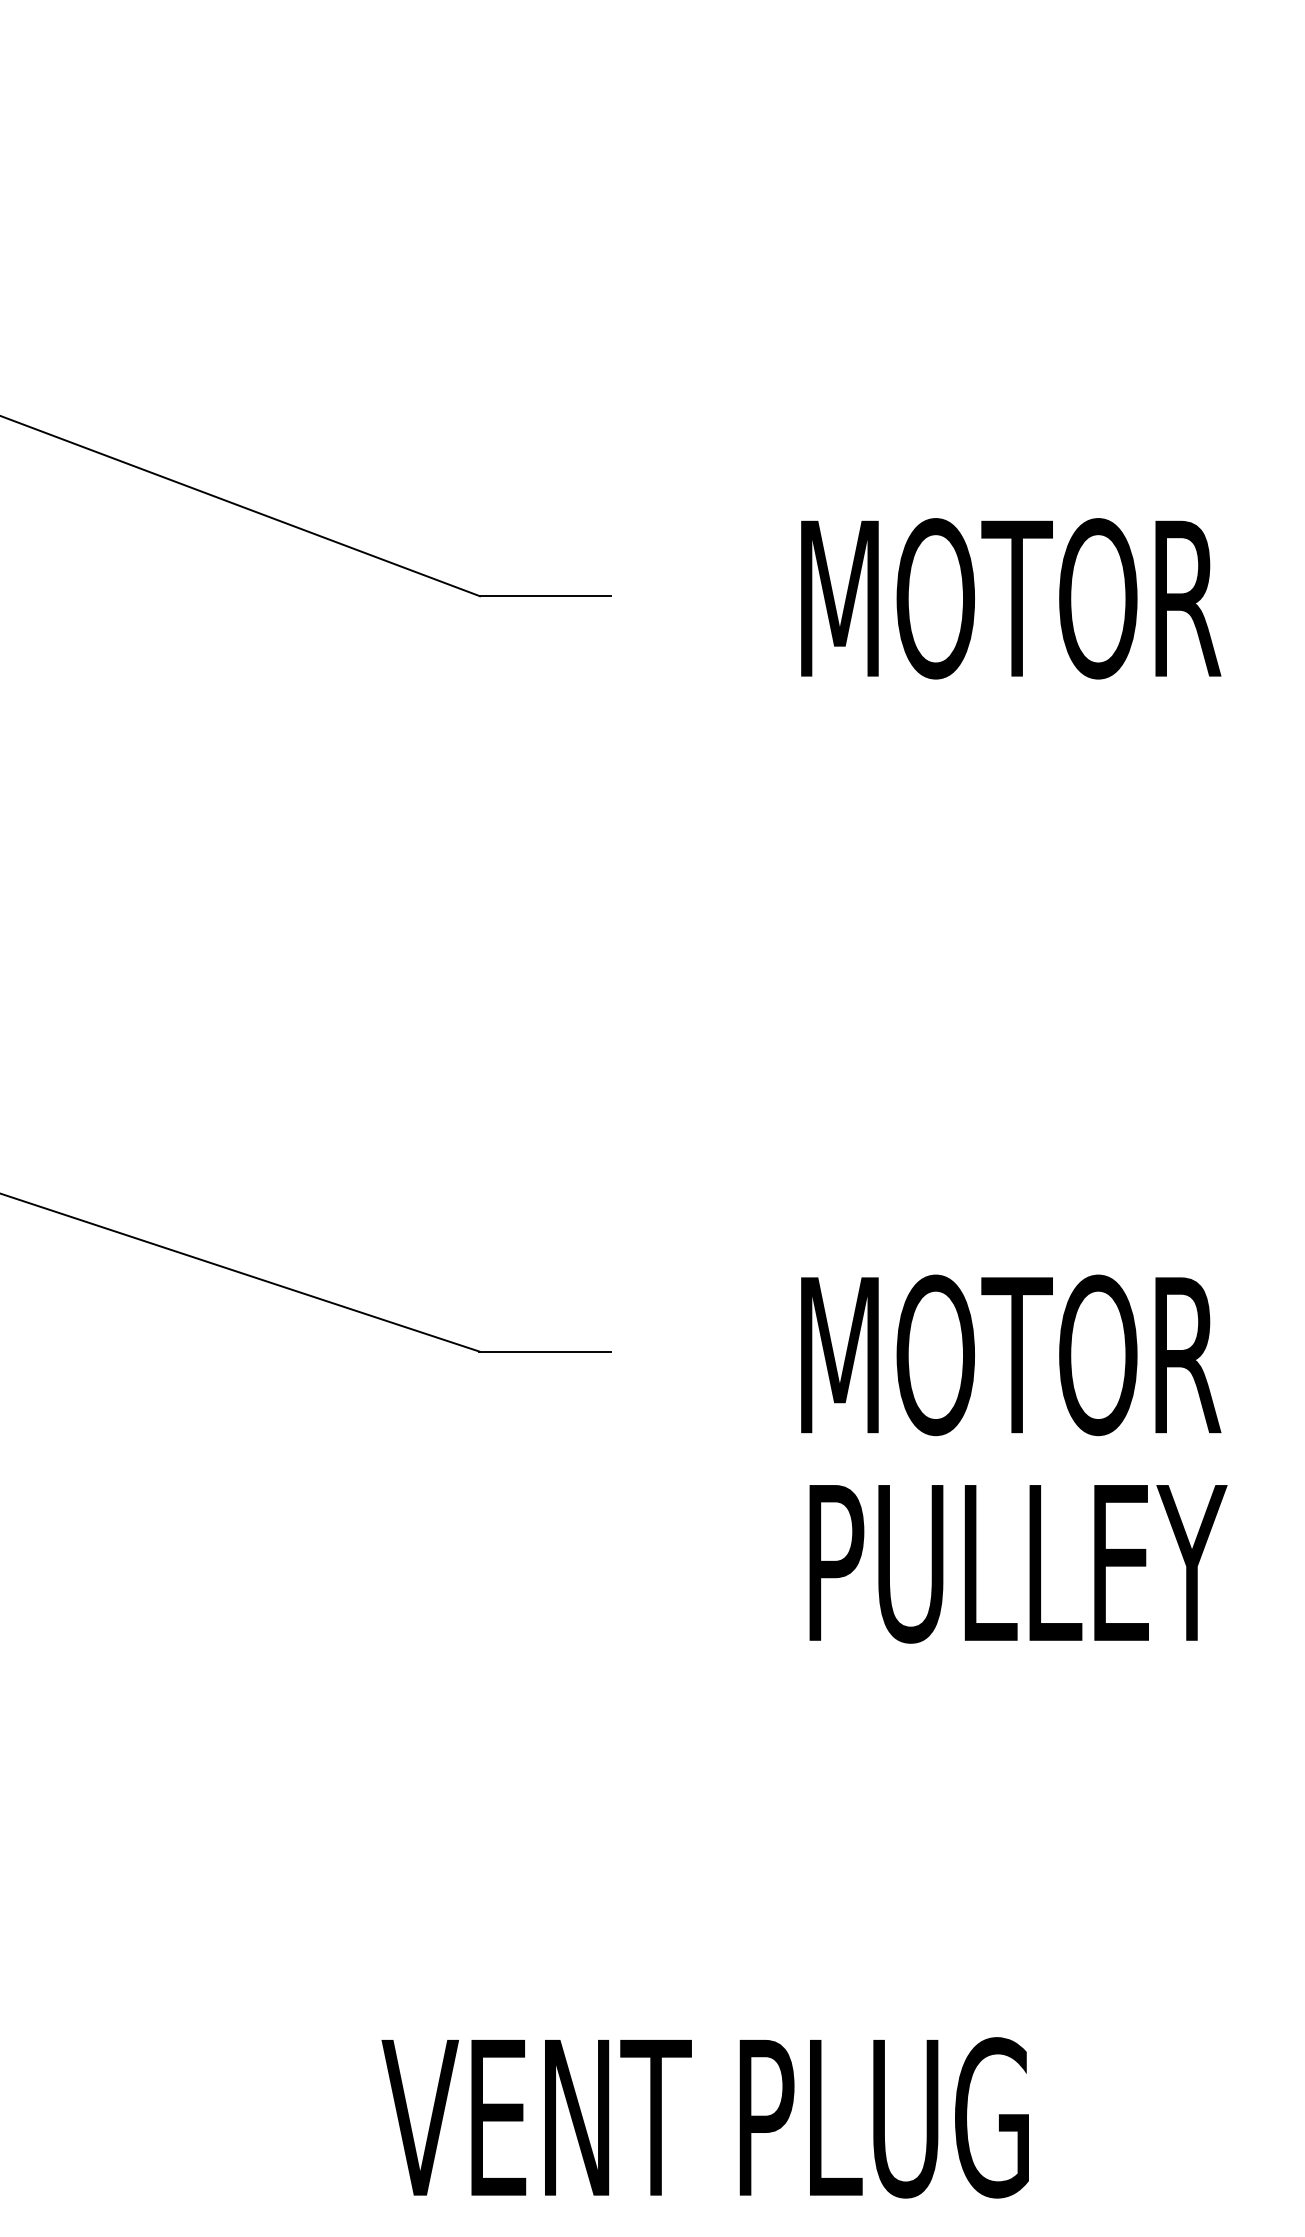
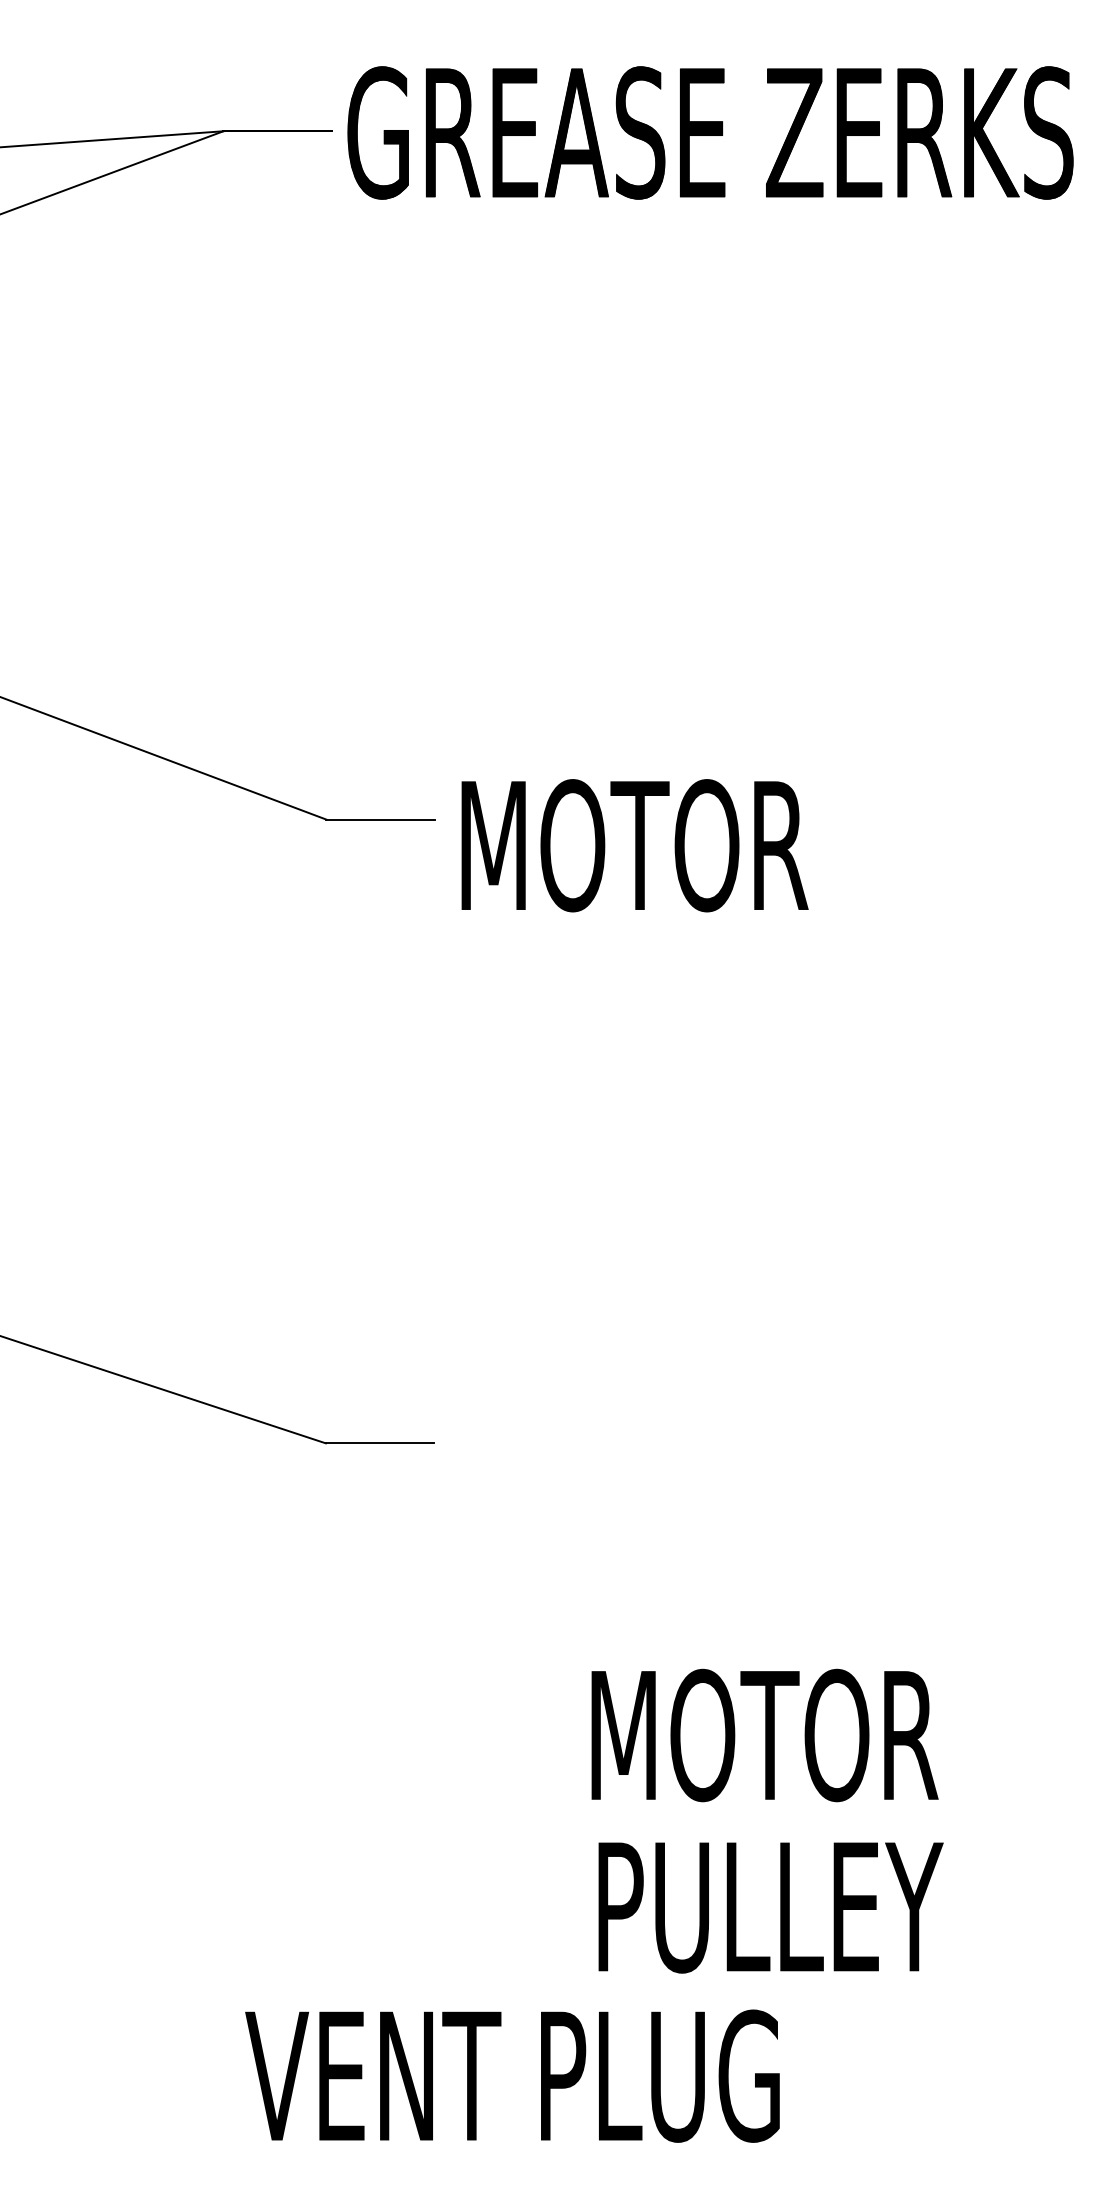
text: (1010, 598) -> (634, 845), moved
text: (1014, 1458) -> (767, 1820), moved

